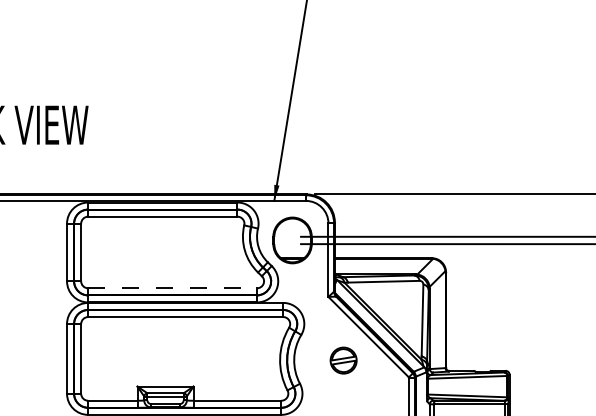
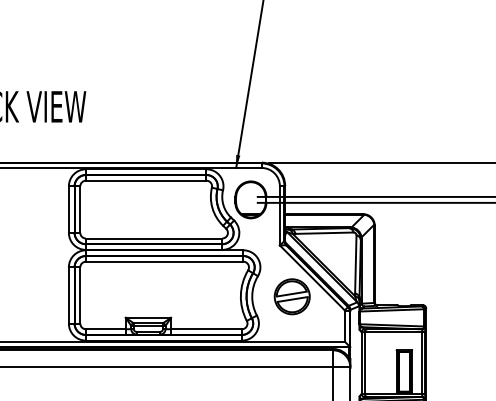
line: (173, 288) -> (154, 238), dashed -> solid
part: (342, 360) -> (291, 296), size x1.67

